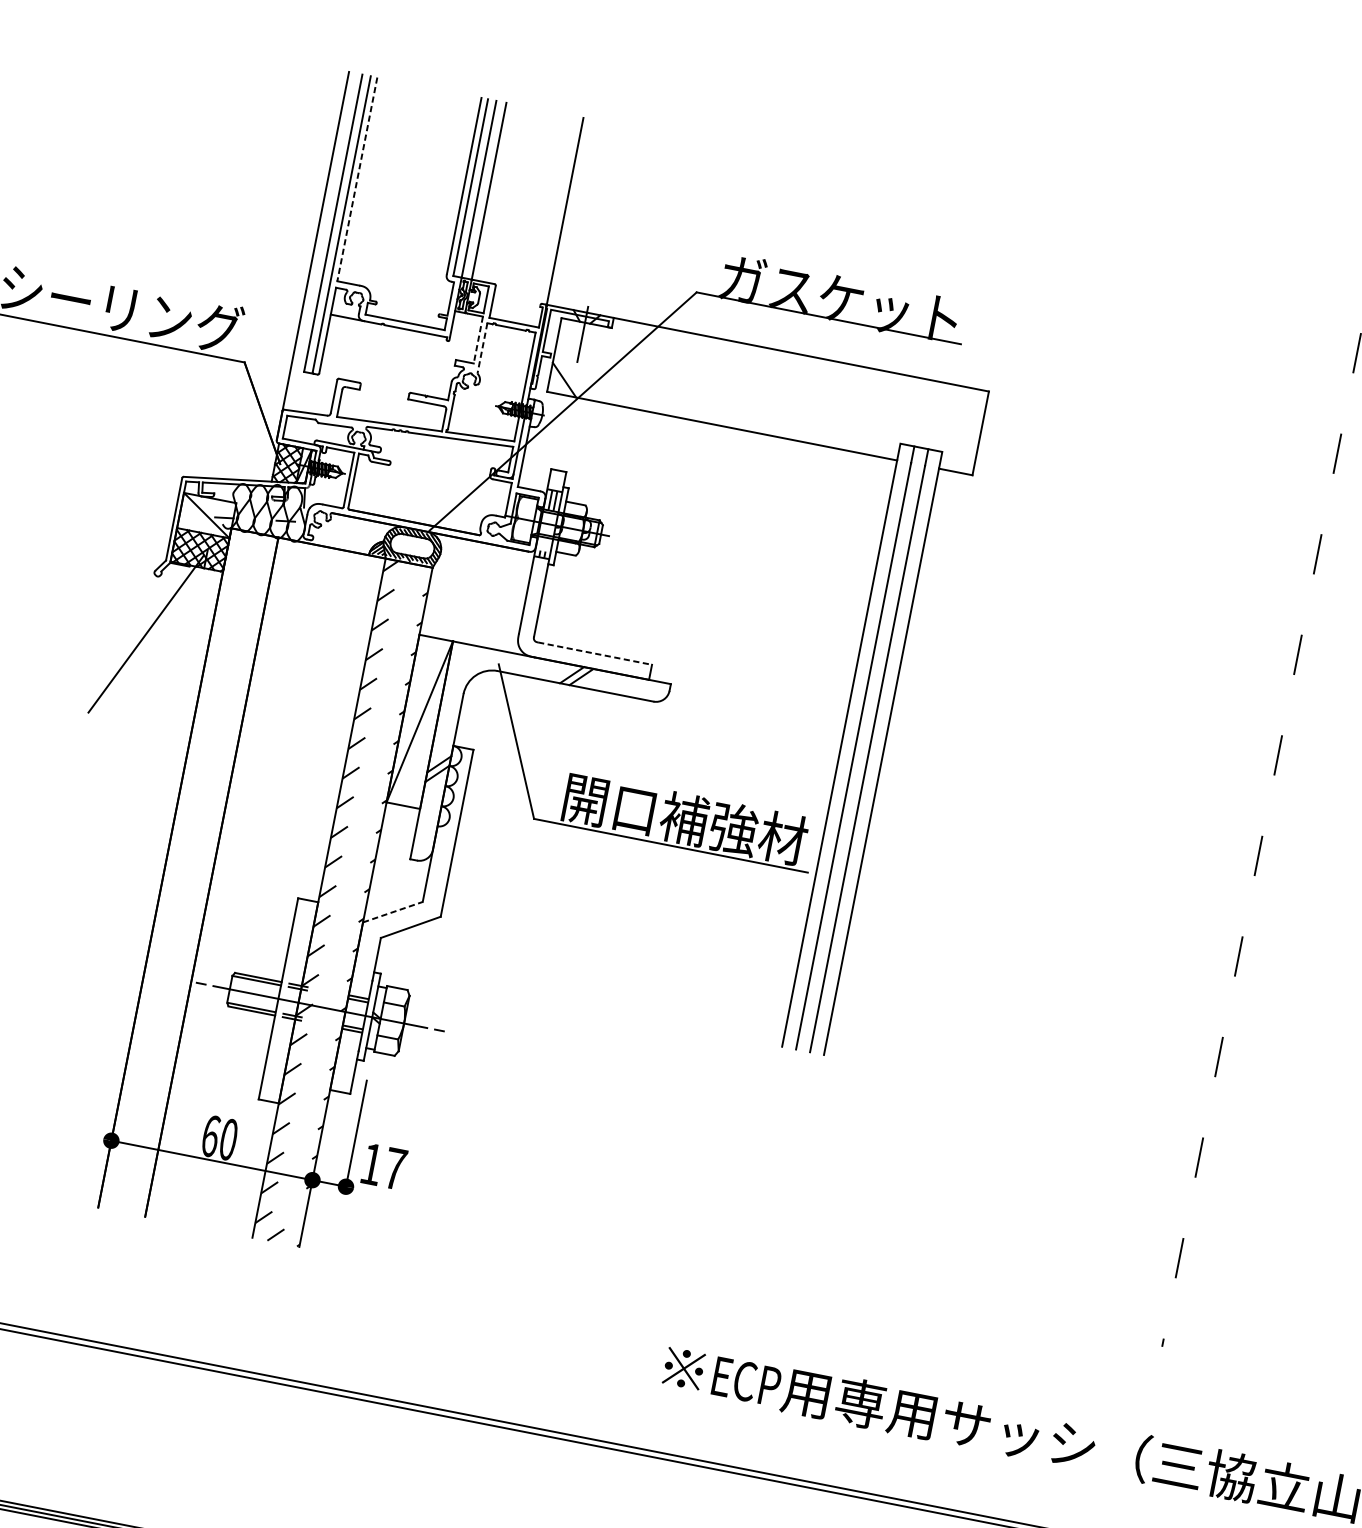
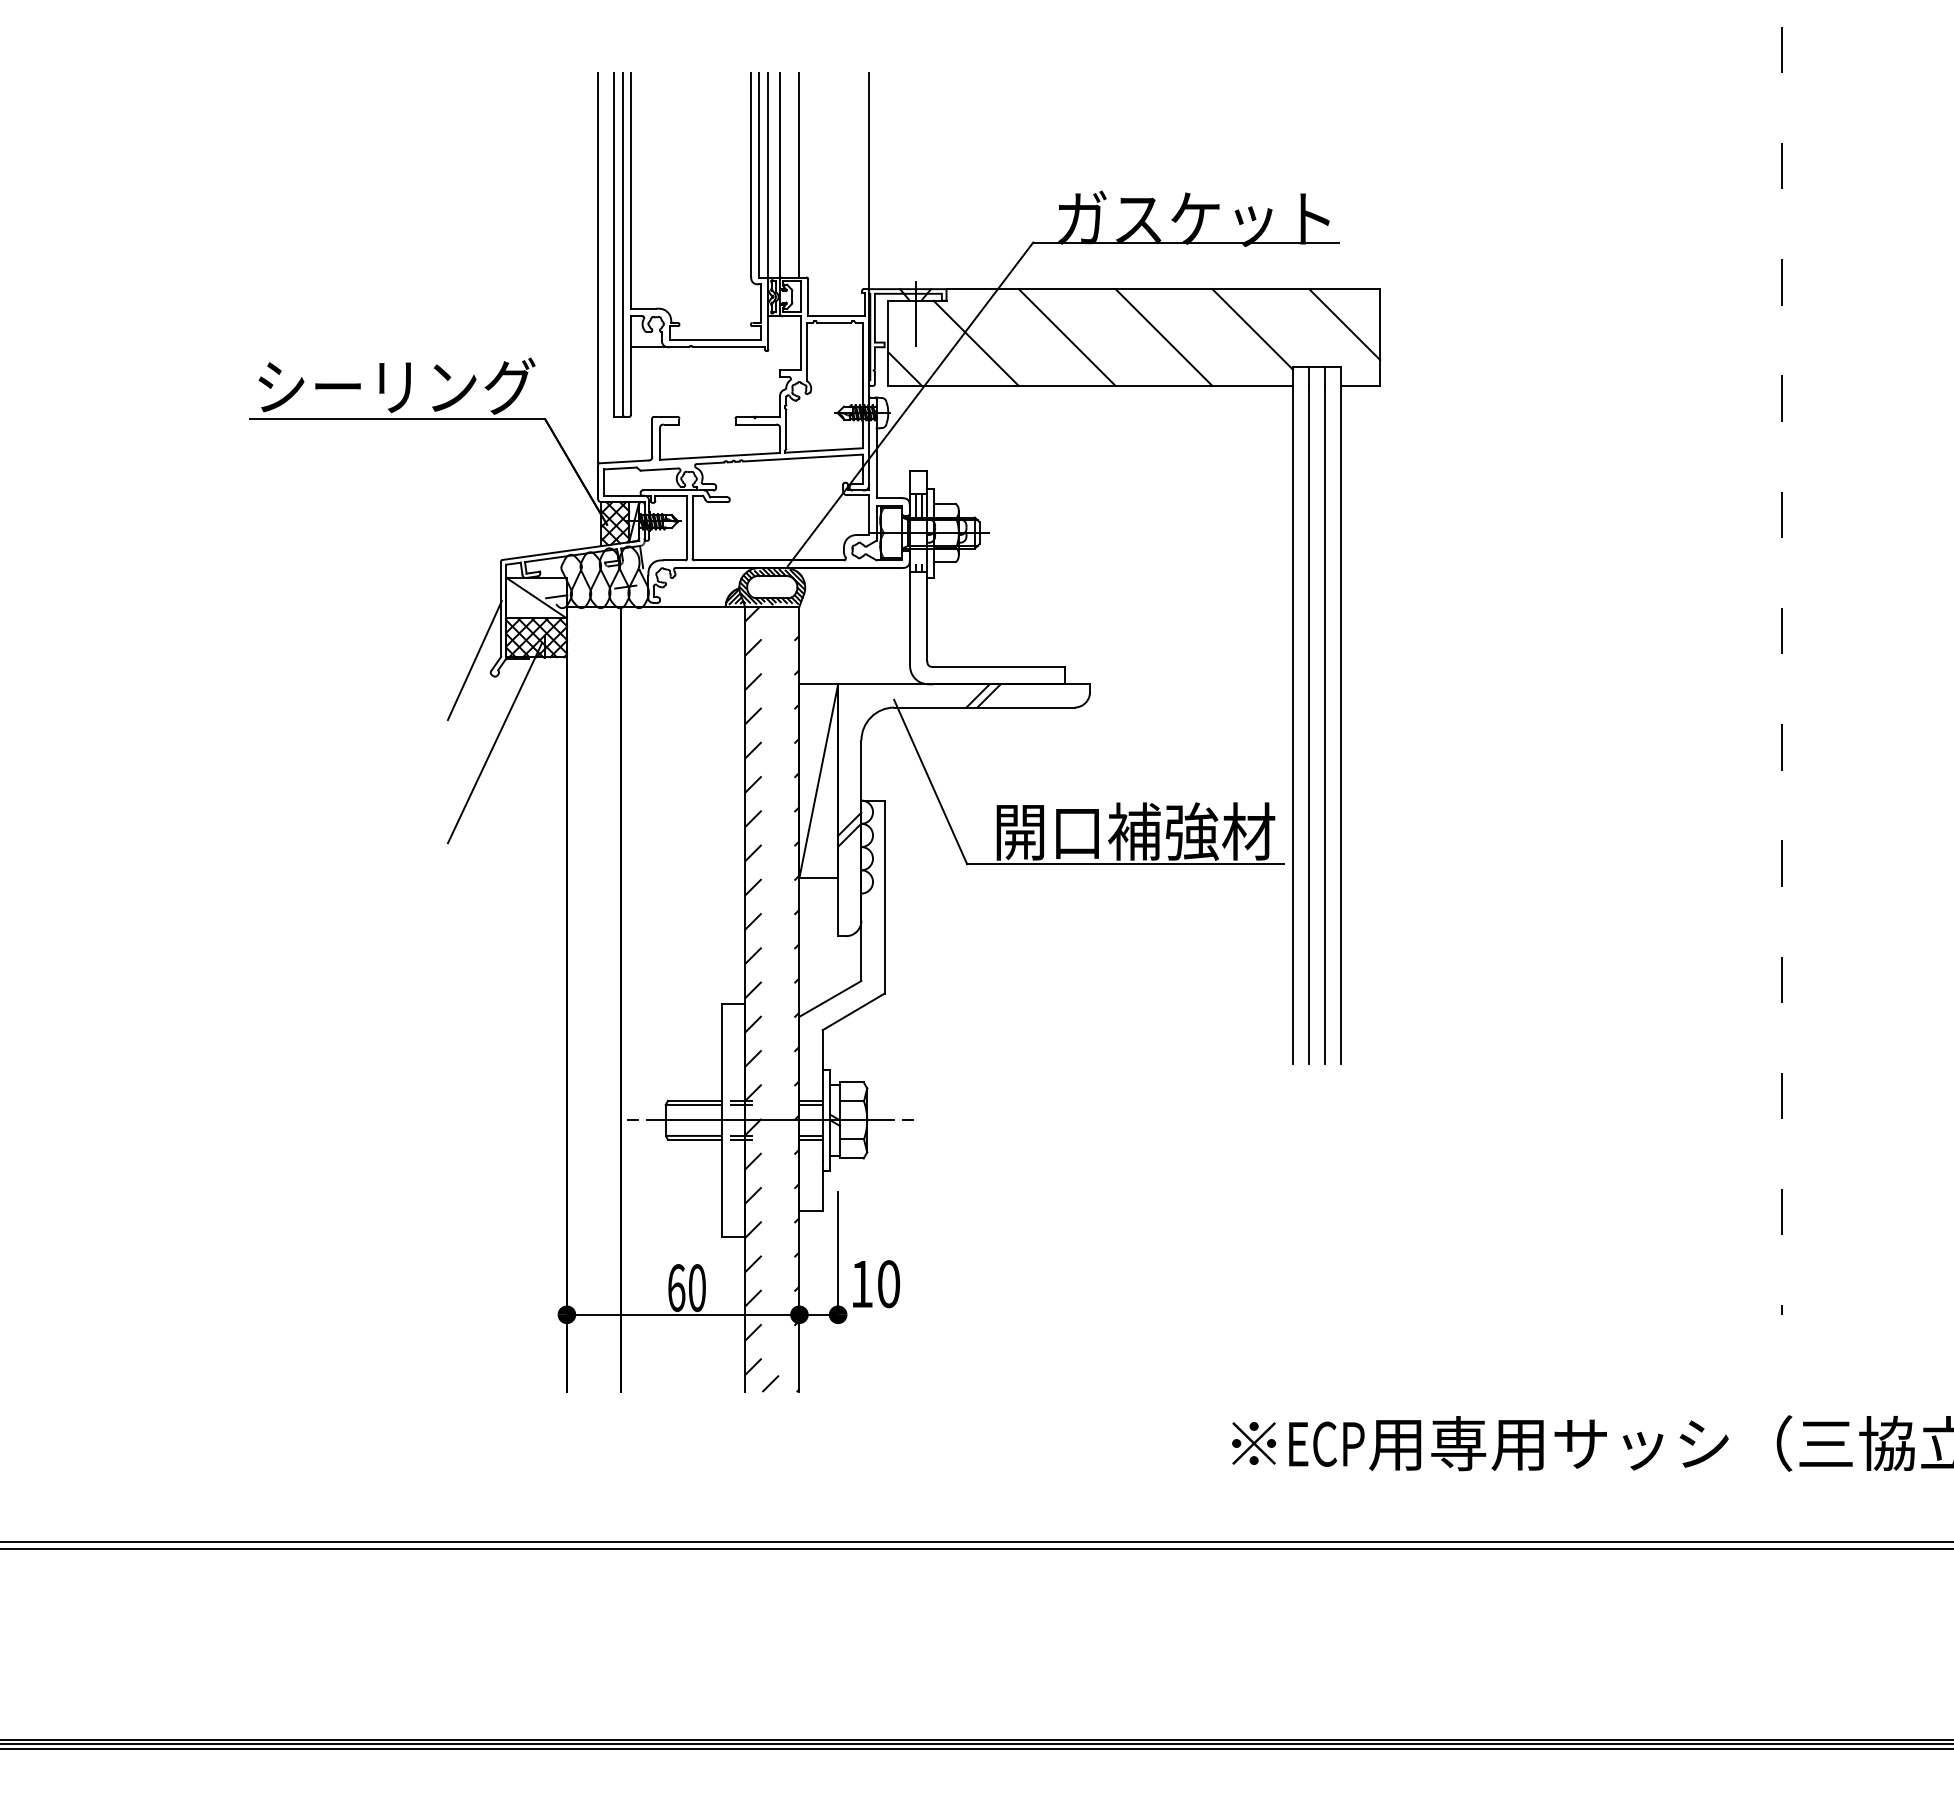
line: (357, 178) -> (630, 190), dashed -> solid
line: (505, 194) -> (799, 175), added
line: (478, 340) -> (800, 343), dashed -> solid
line: (481, 348) -> (806, 352), dashed -> solid
line: (629, 369) -> (975, 342), added
line: (709, 380) -> (1066, 337), added
line: (793, 396) -> (1163, 337), added
line: (871, 404) -> (1252, 329), added
line: (952, 416) -> (1344, 324), added
line: (142, 559) -> (474, 660), added
line: (595, 653) -> (999, 666), dashed -> solid
line: (393, 911) -> (830, 998), dashed -> solid
text: (395, 1169) -> (889, 1284), 17 -> 10

